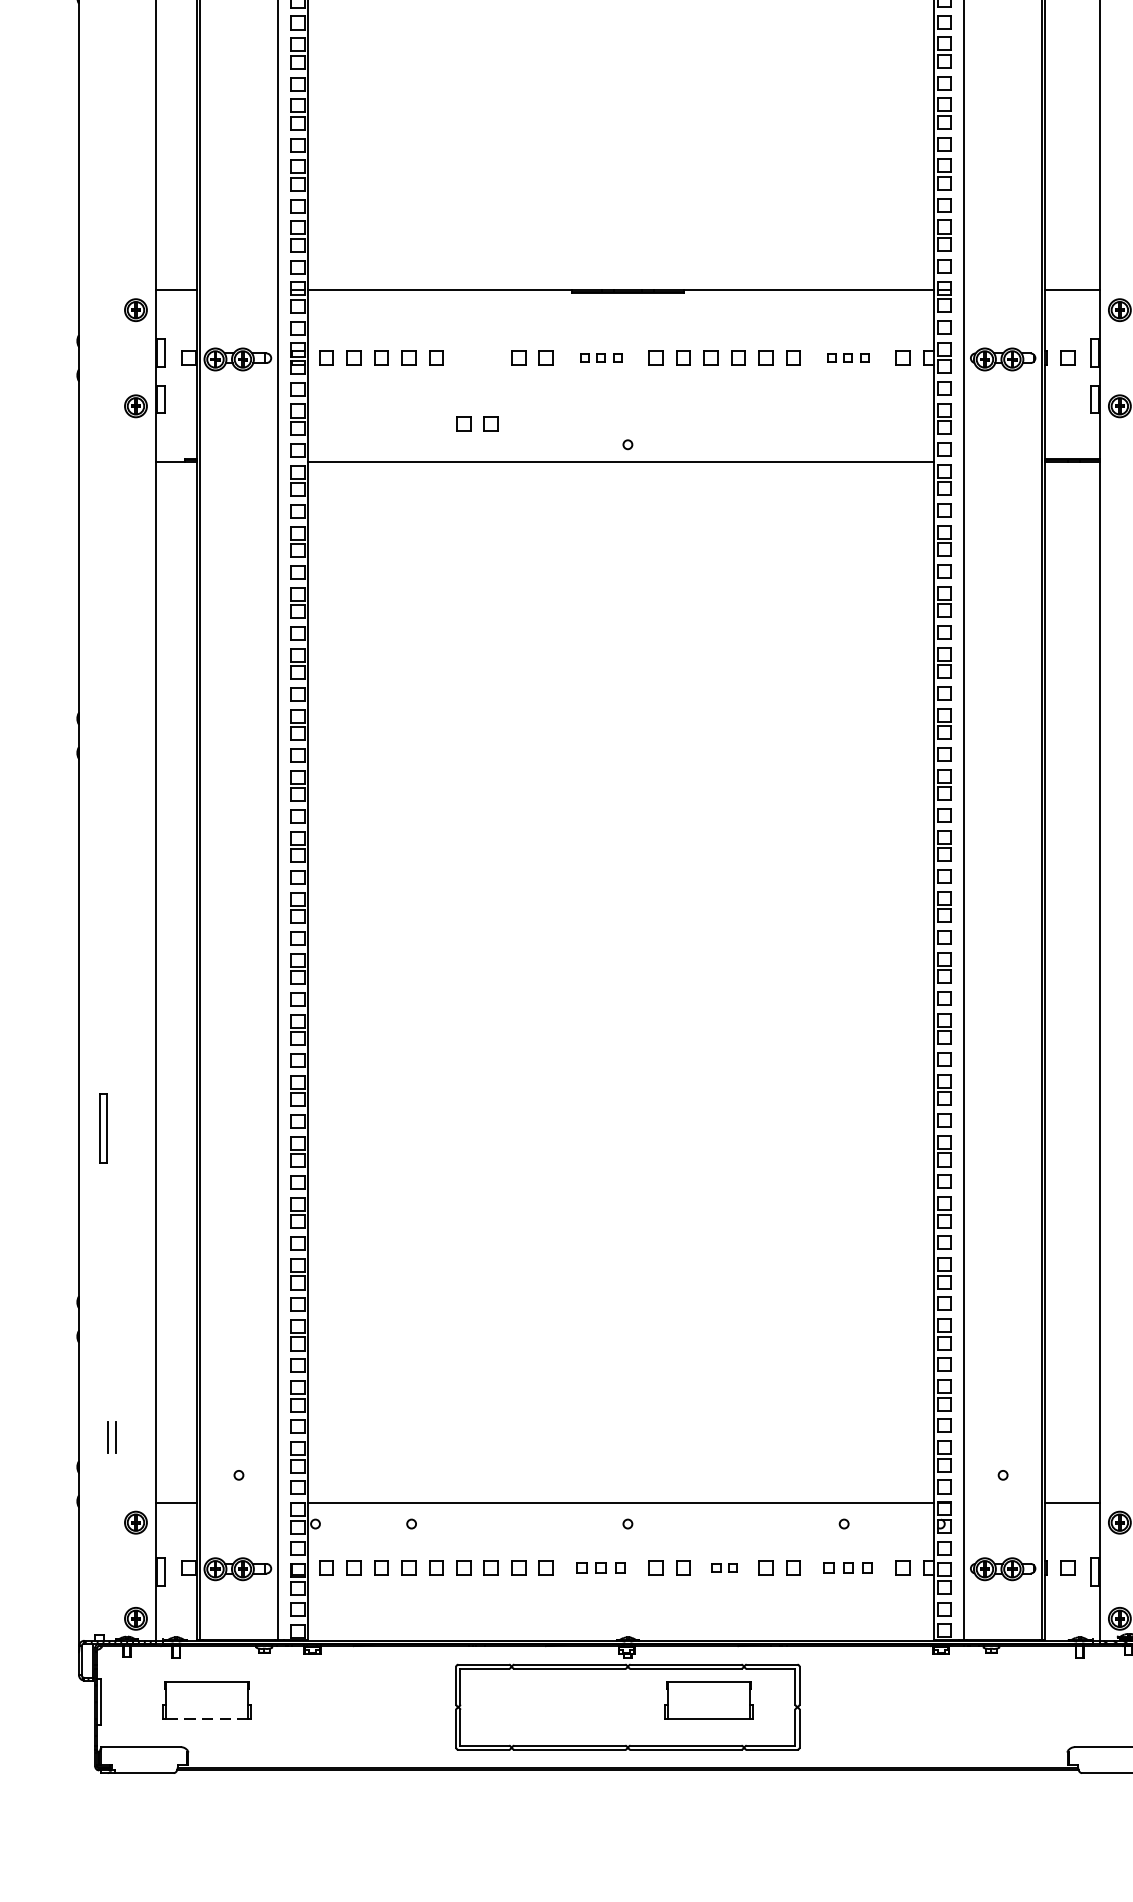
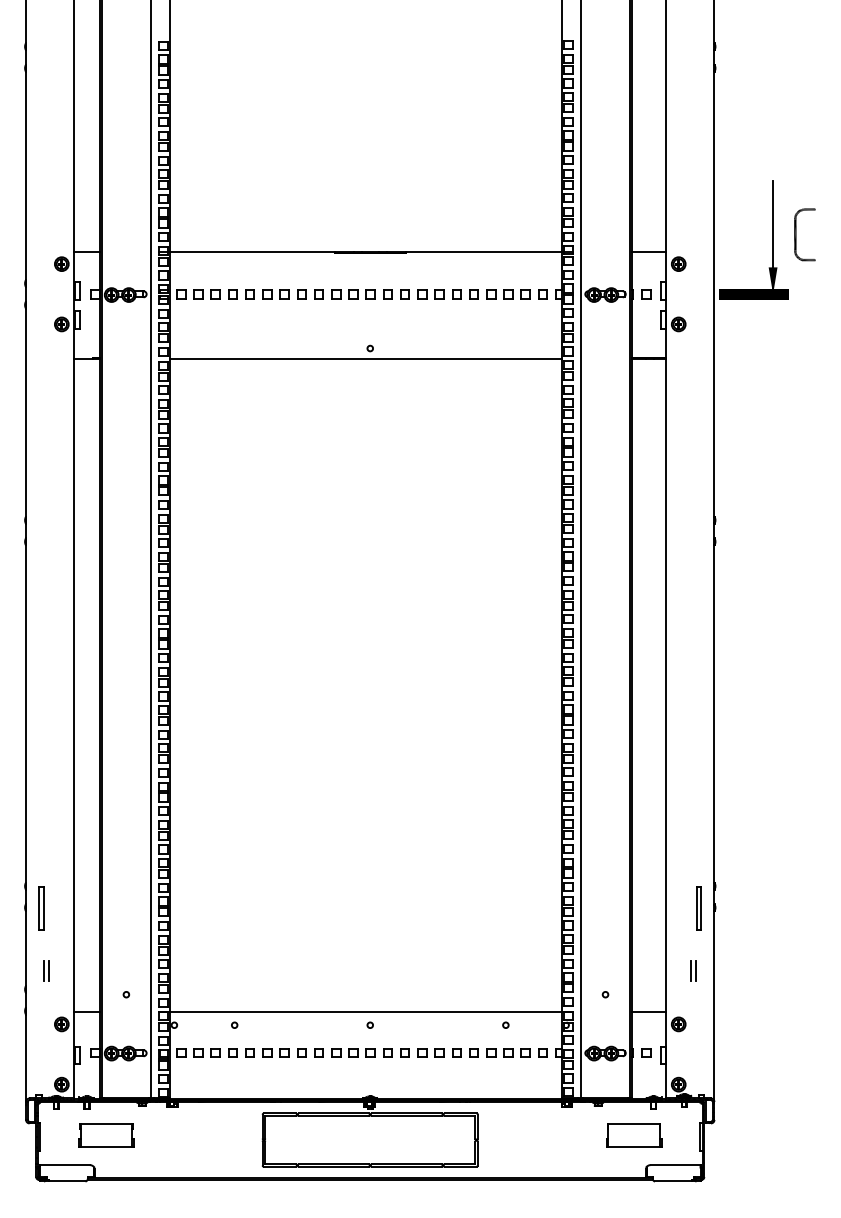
part: (601, 358) -> (353, 294), size x1.67
part: (848, 358) -> (508, 294), size x1.67
part: (476, 423) -> (275, 294), moved
part: (103, 1128) -> (41, 908), moved
part: (601, 1567) -> (353, 1052), size x1.43
part: (723, 1567) -> (430, 1052), size x1.67
part: (848, 1567) -> (508, 1052), size x1.43
part: (709, 1699) -> (634, 1135), moved
line: (207, 1719) -> (106, 1147), dashed -> solid

